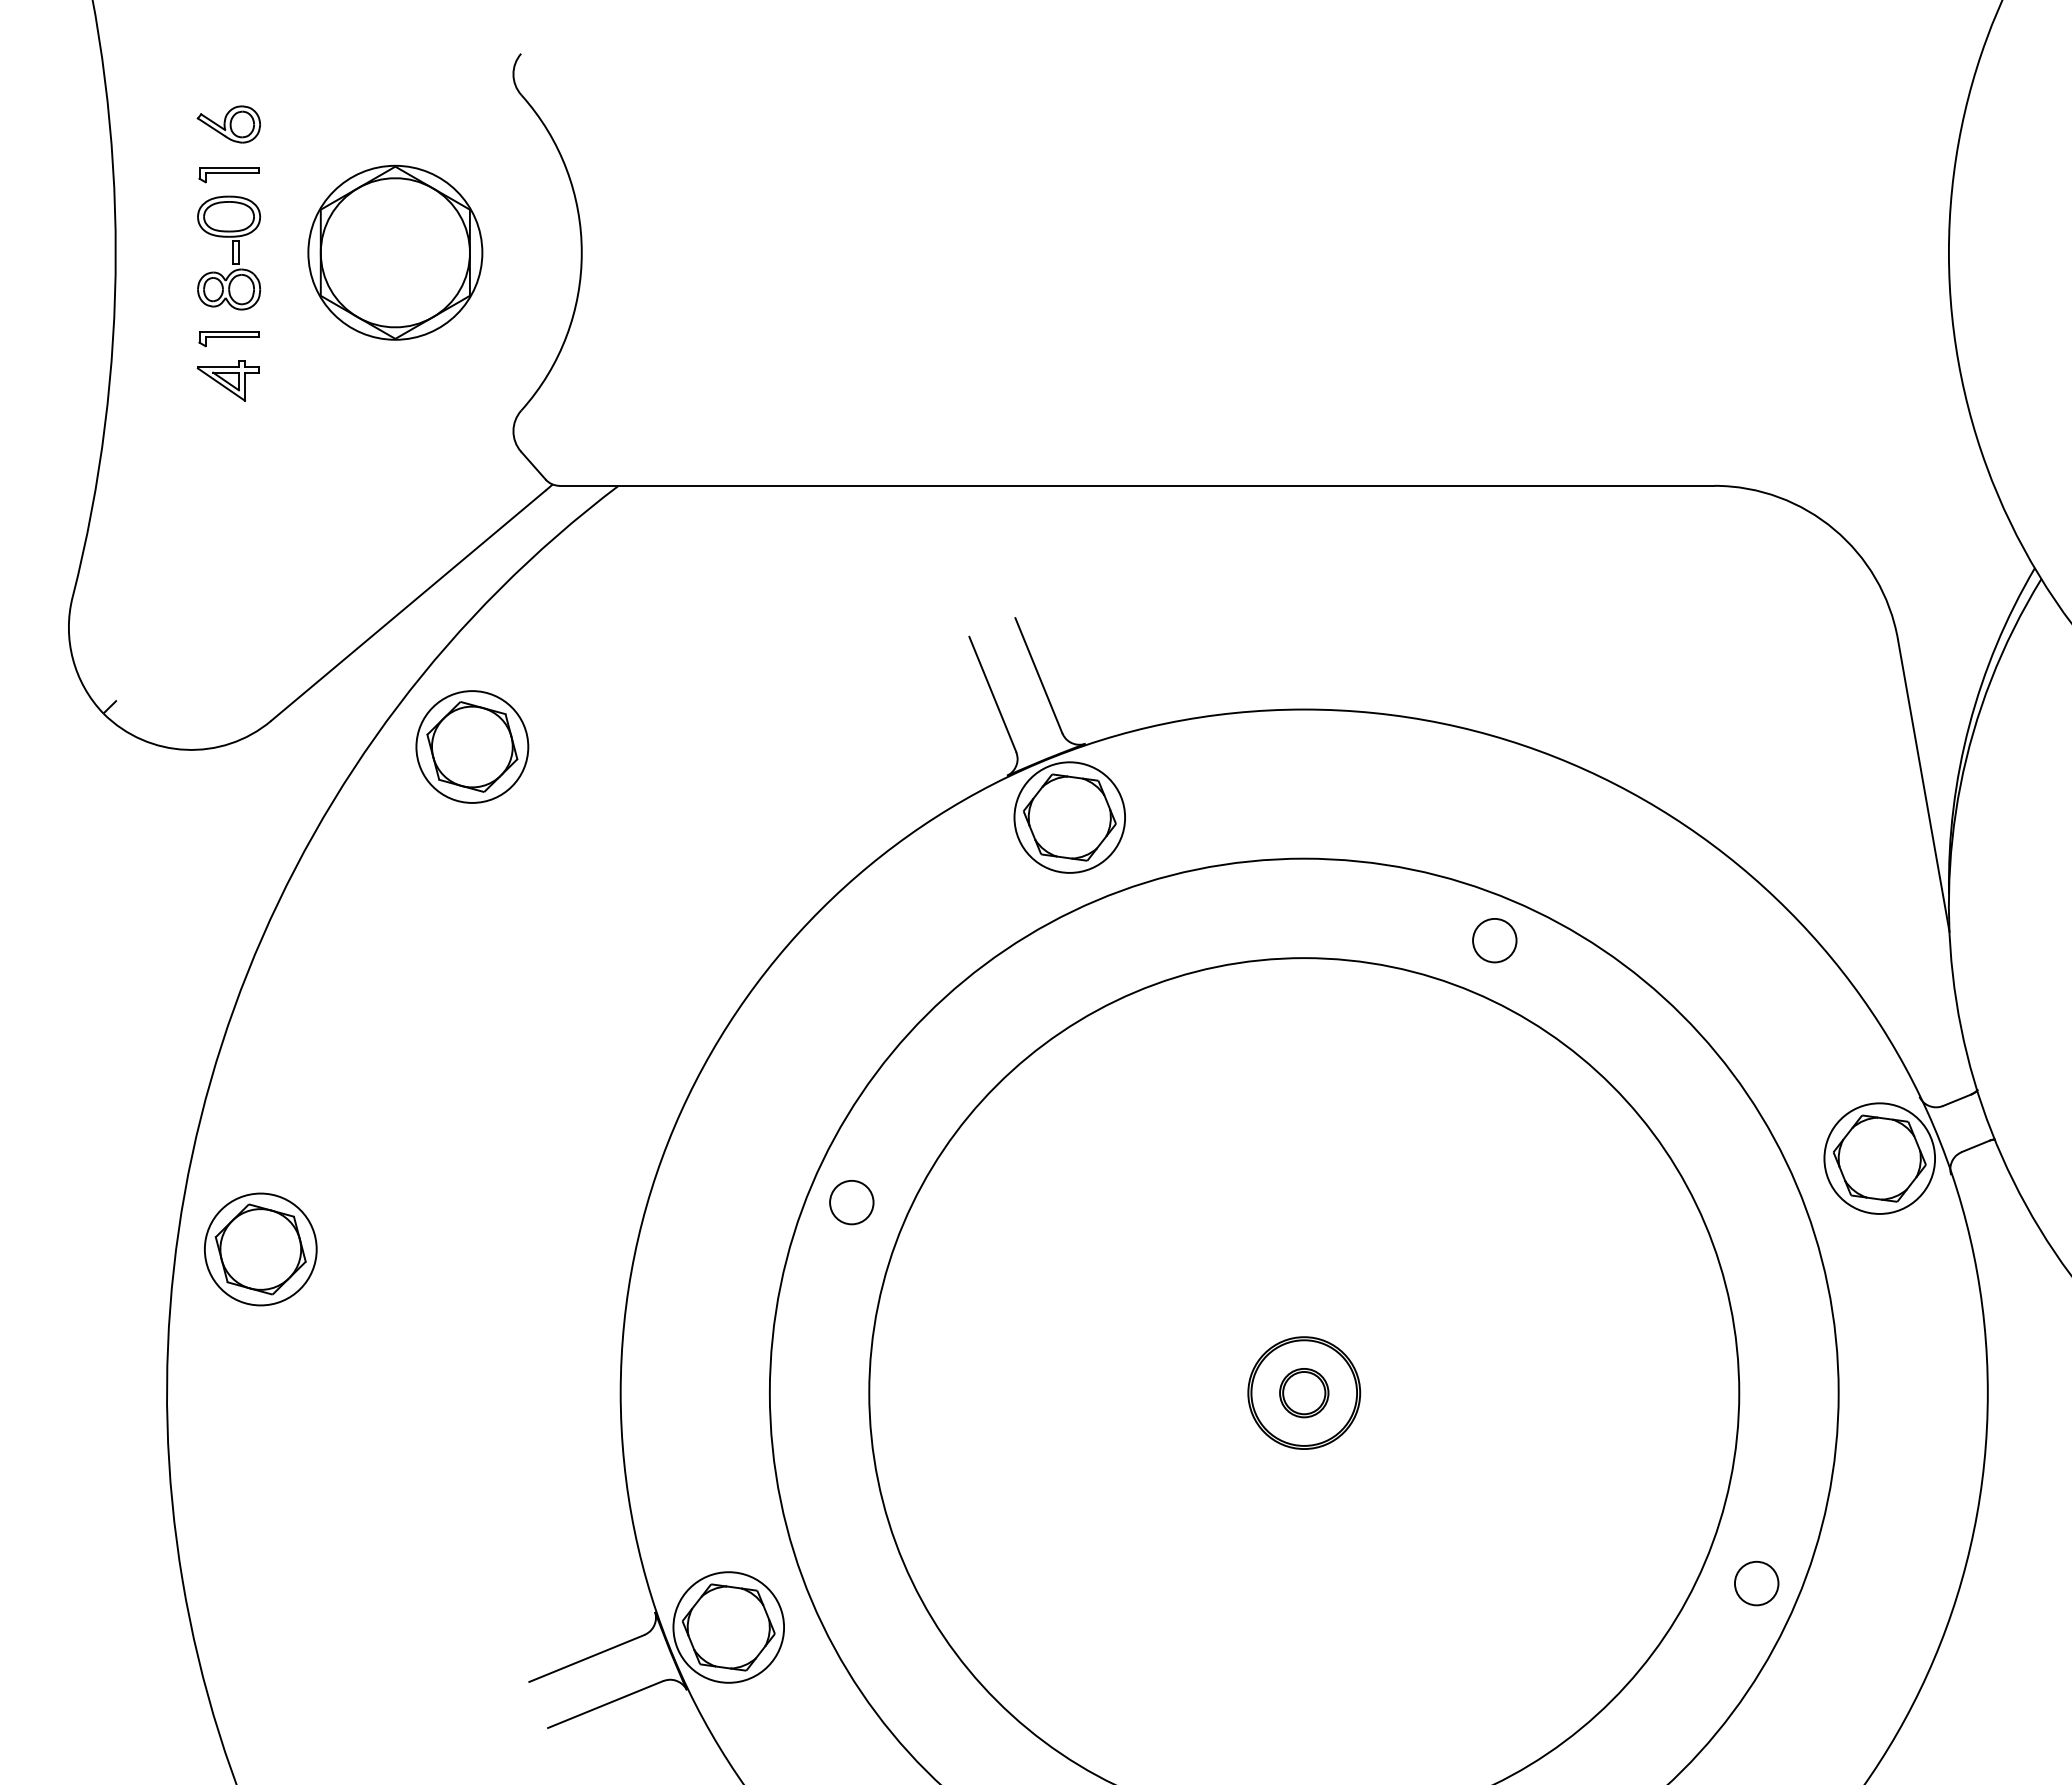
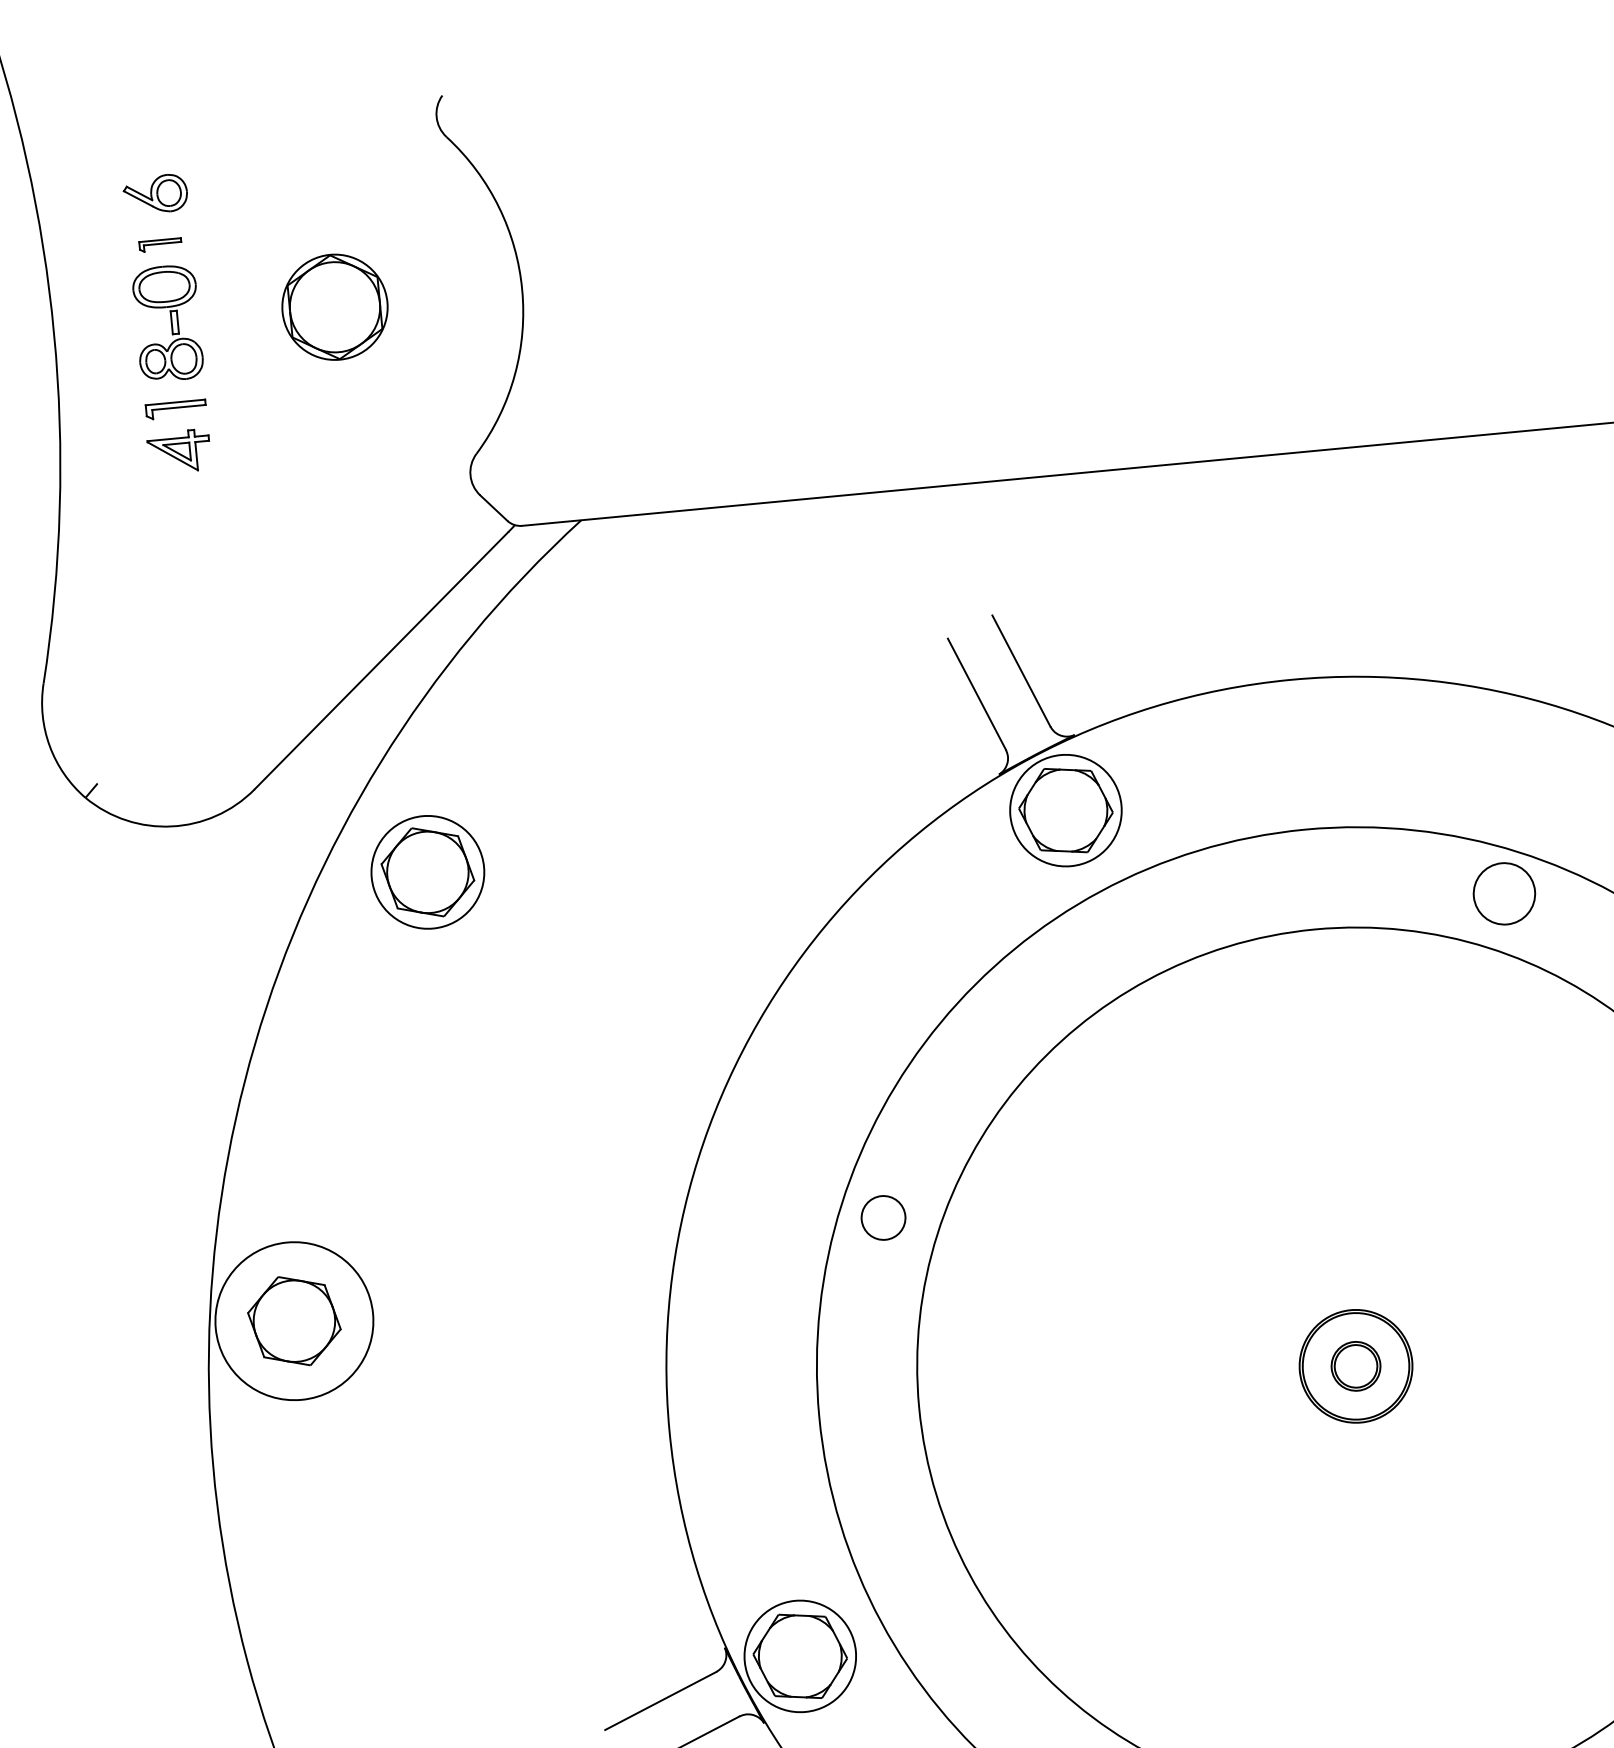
part: (228, 175) -> (160, 245), size x0.7
part: (395, 252) -> (335, 307), size x0.6
part: (472, 746) -> (427, 871), moved
circle: (1494, 940) -> (1504, 893), size x1.4
circle: (260, 1249) -> (294, 1321), size x1.4

